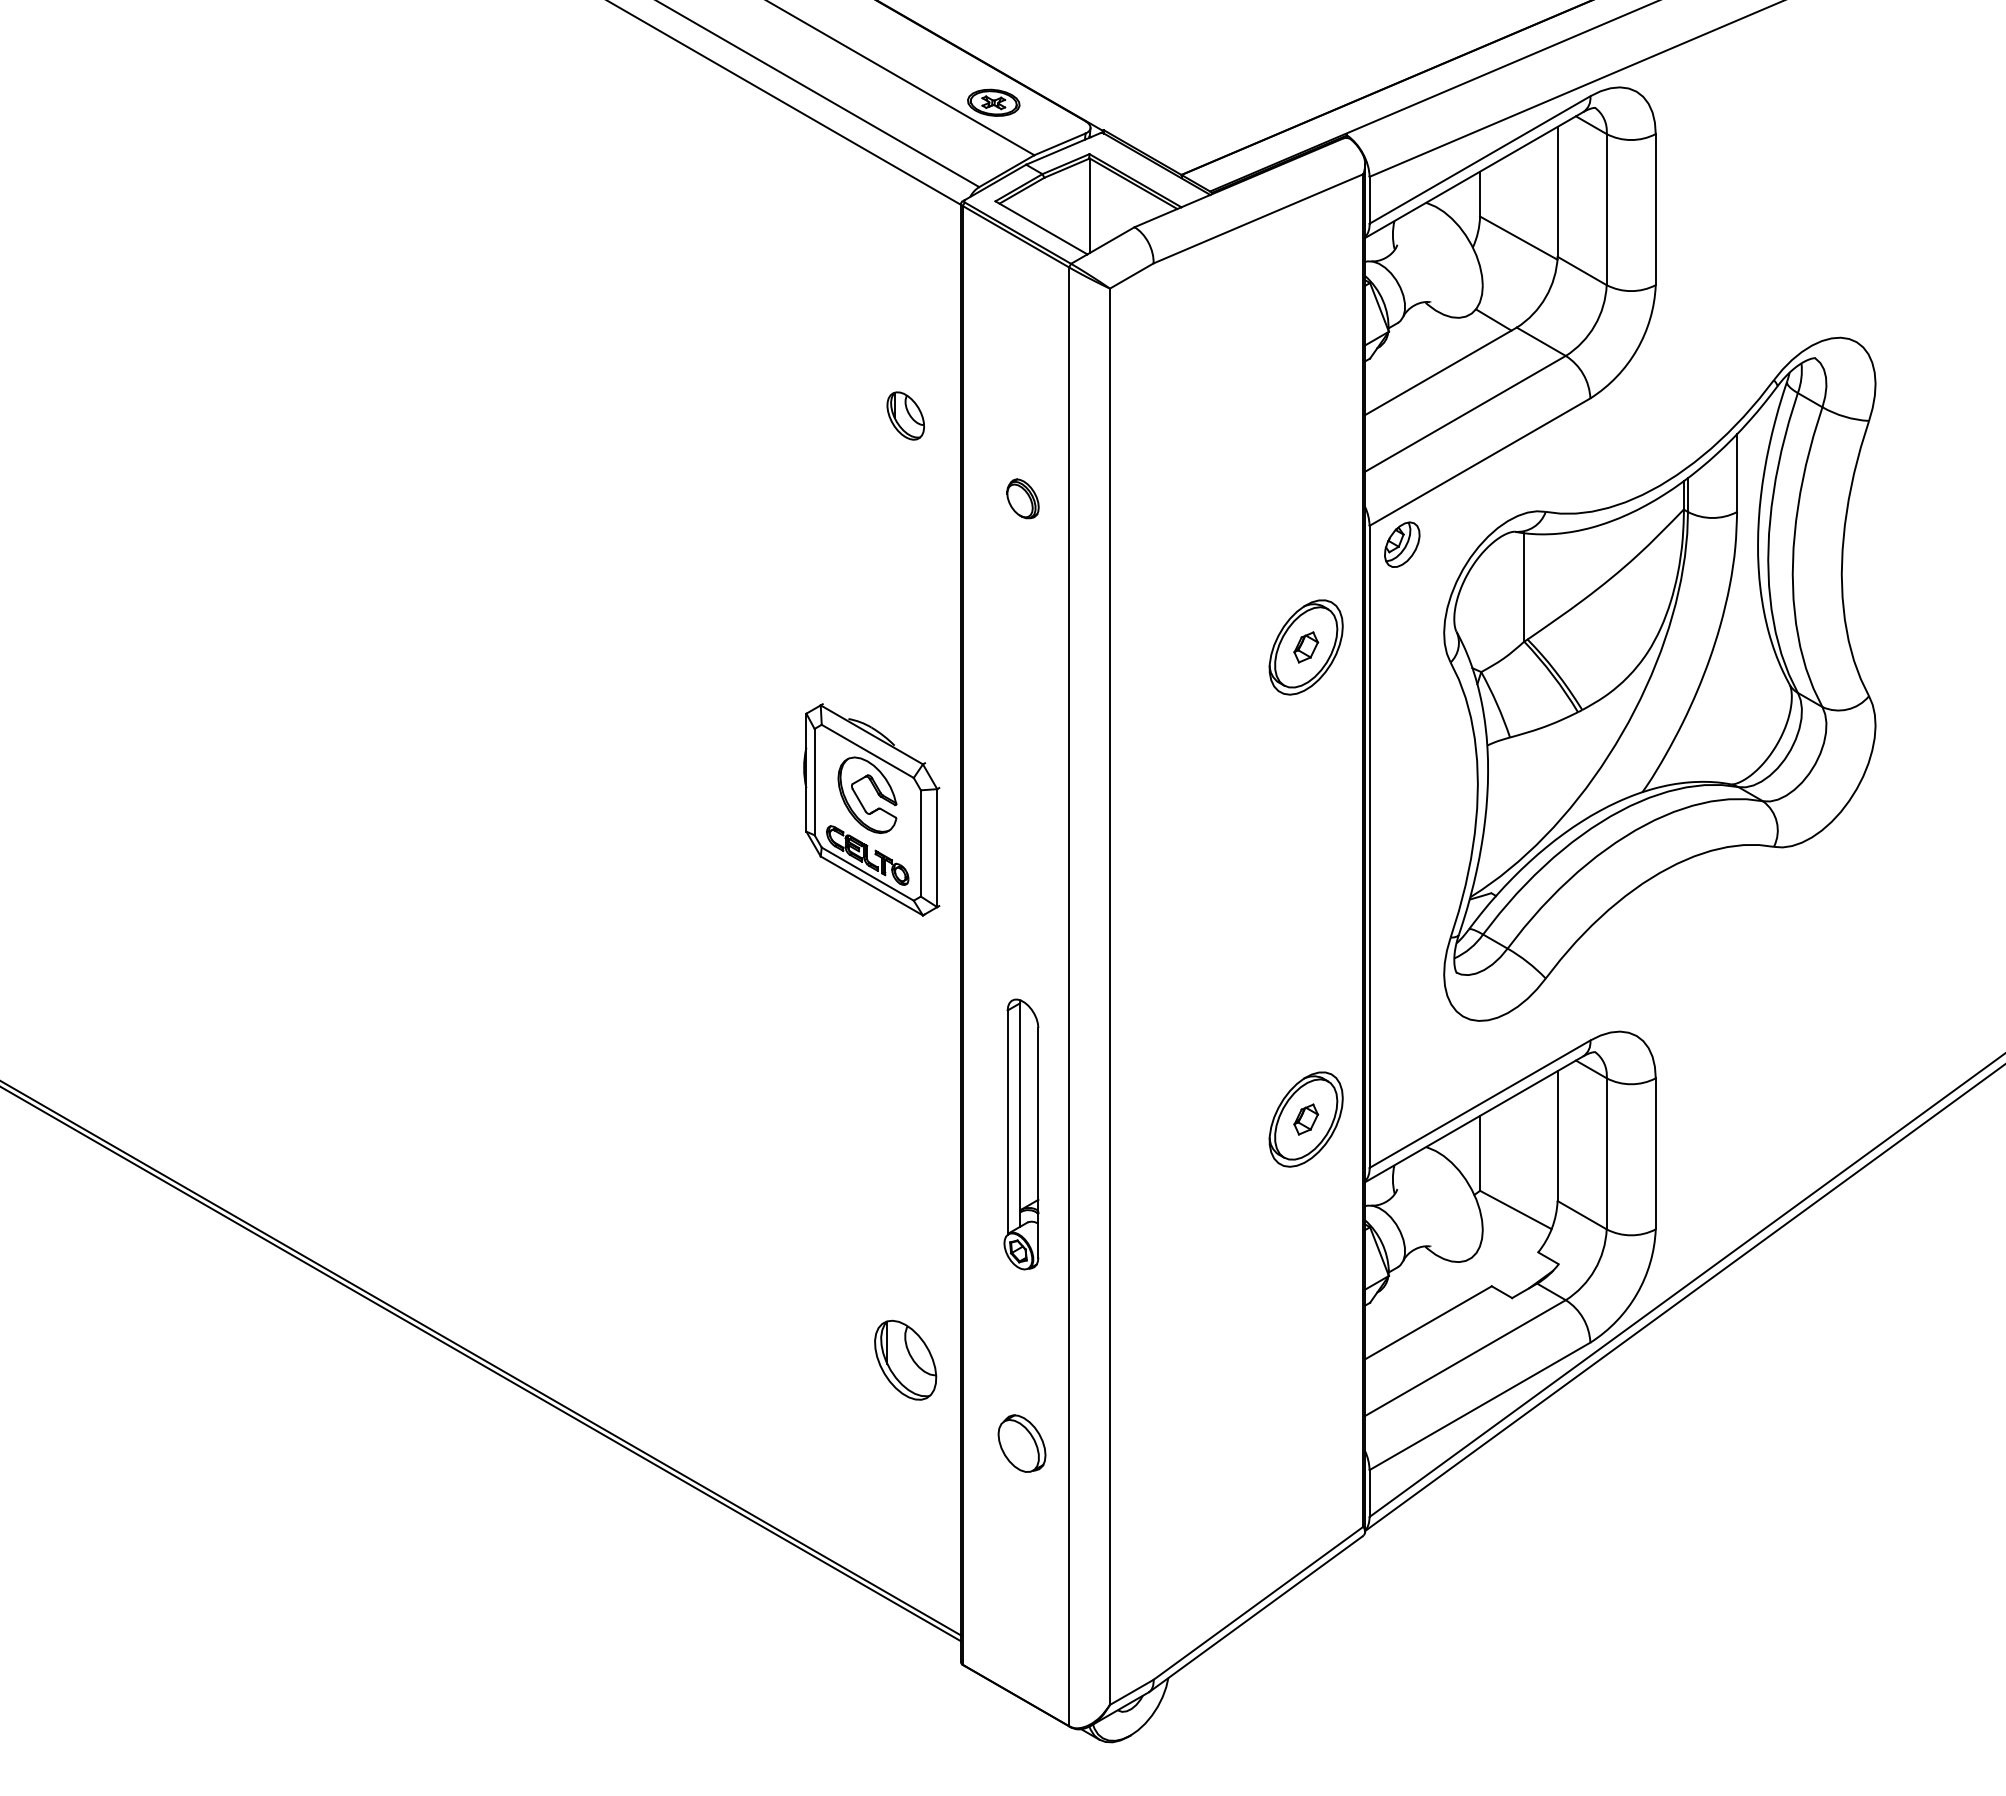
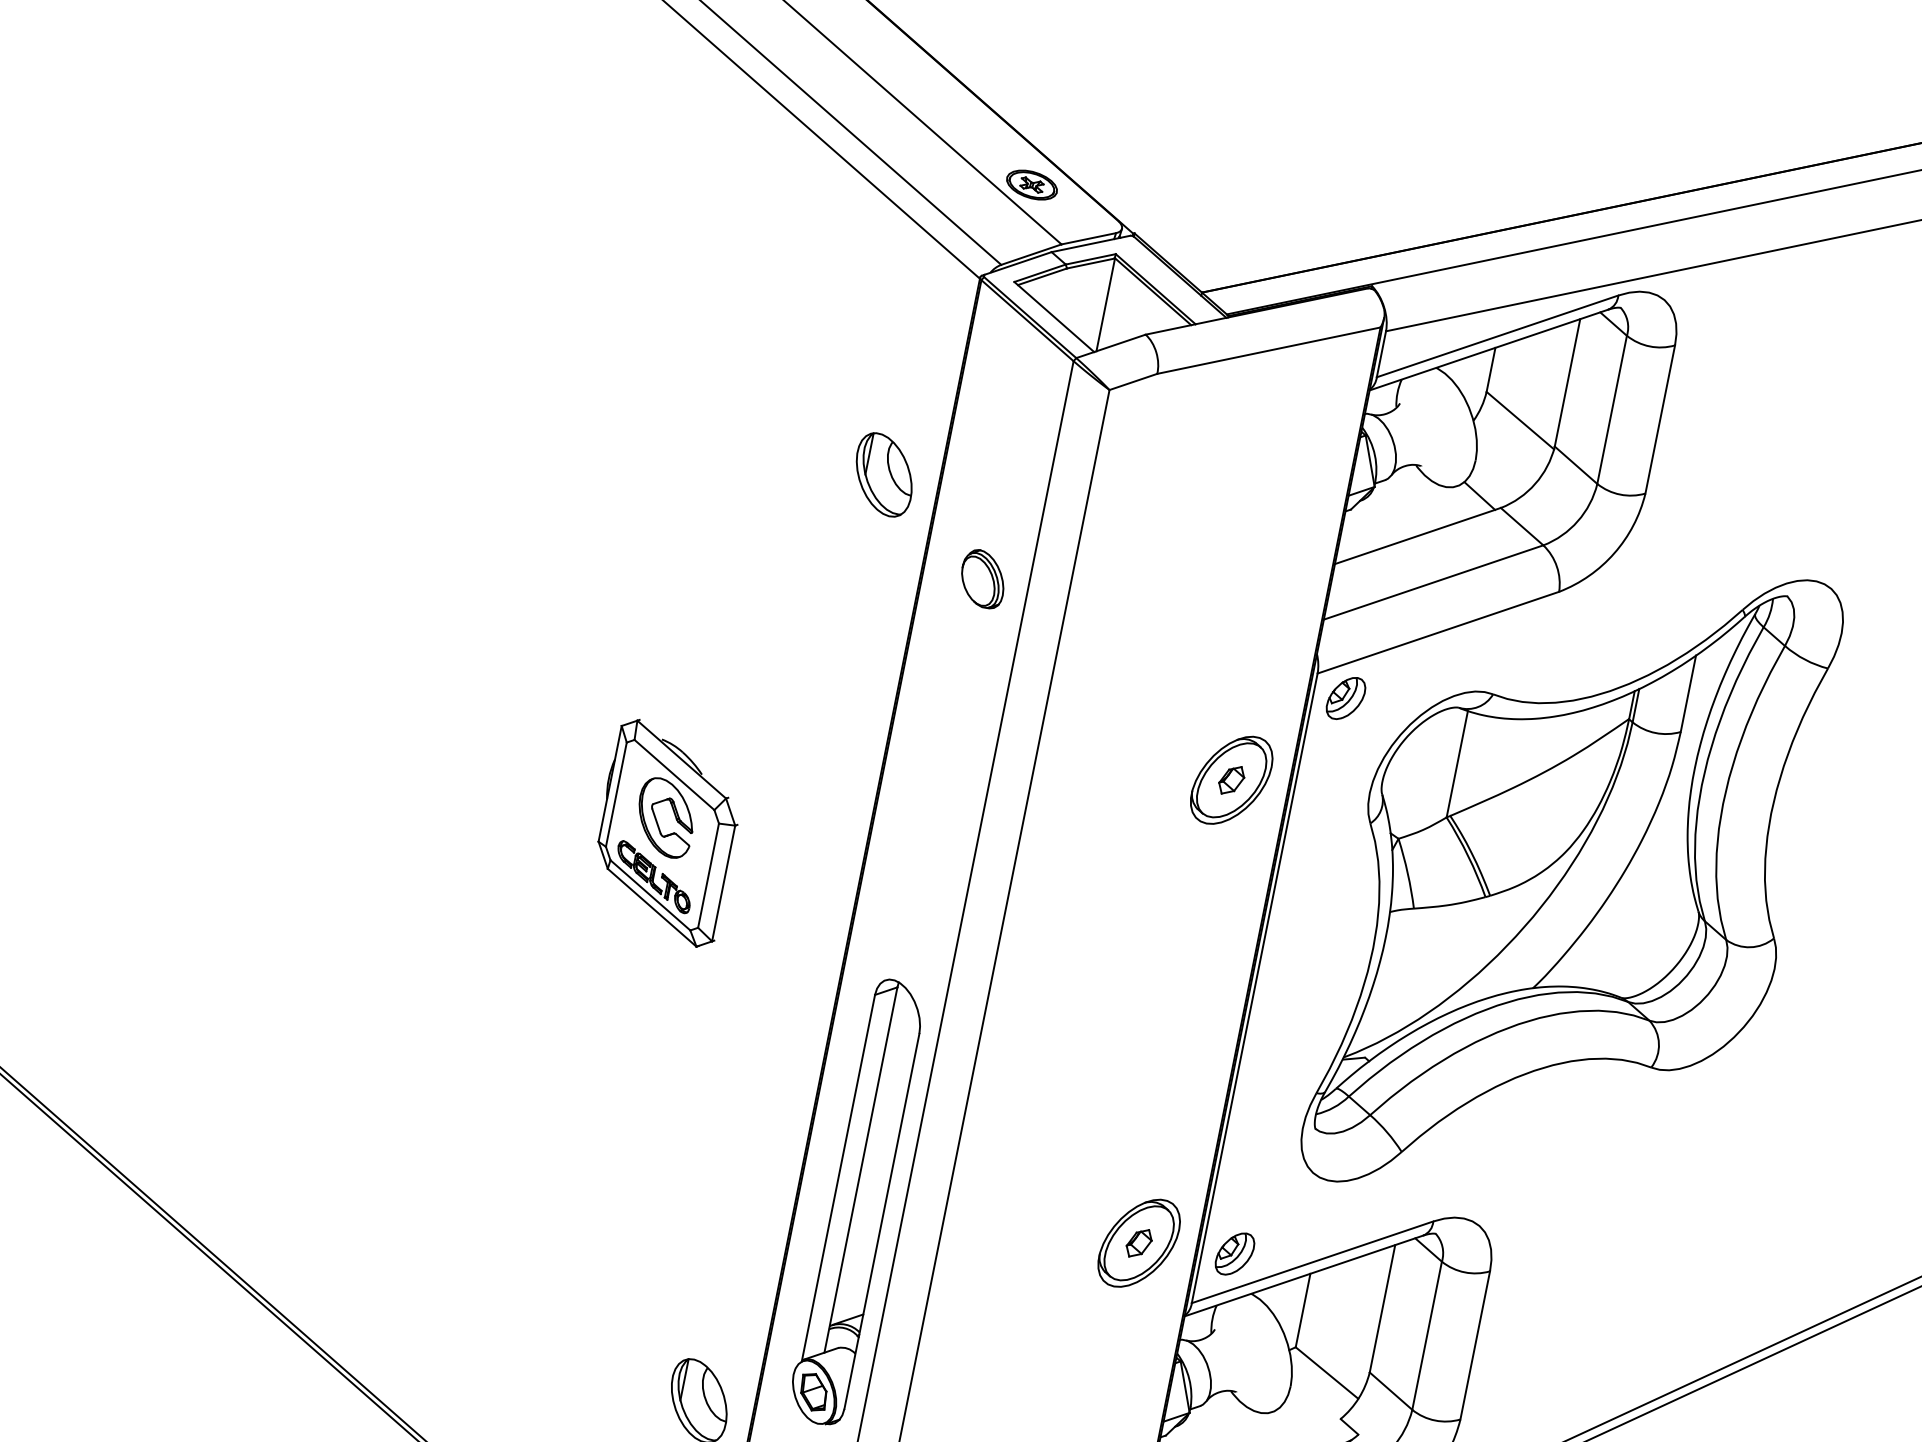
part: (905, 415) -> (884, 474), size x1.67
part: (1022, 498) -> (982, 578), size x1.43
part: (871, 809) -> (666, 832), moved
part: (1402, 1111) -> (1235, 1254), added
part: (1021, 1134) -> (857, 1202), size x1.67

